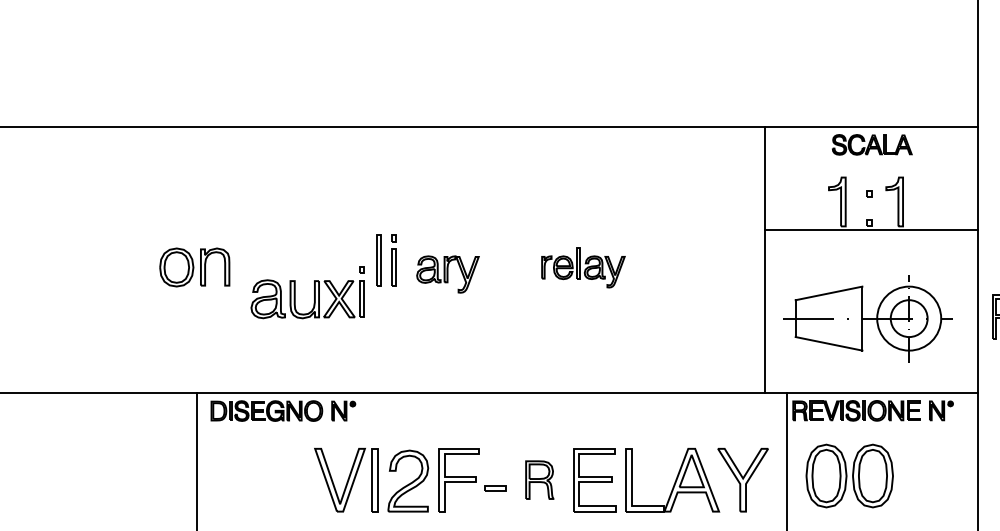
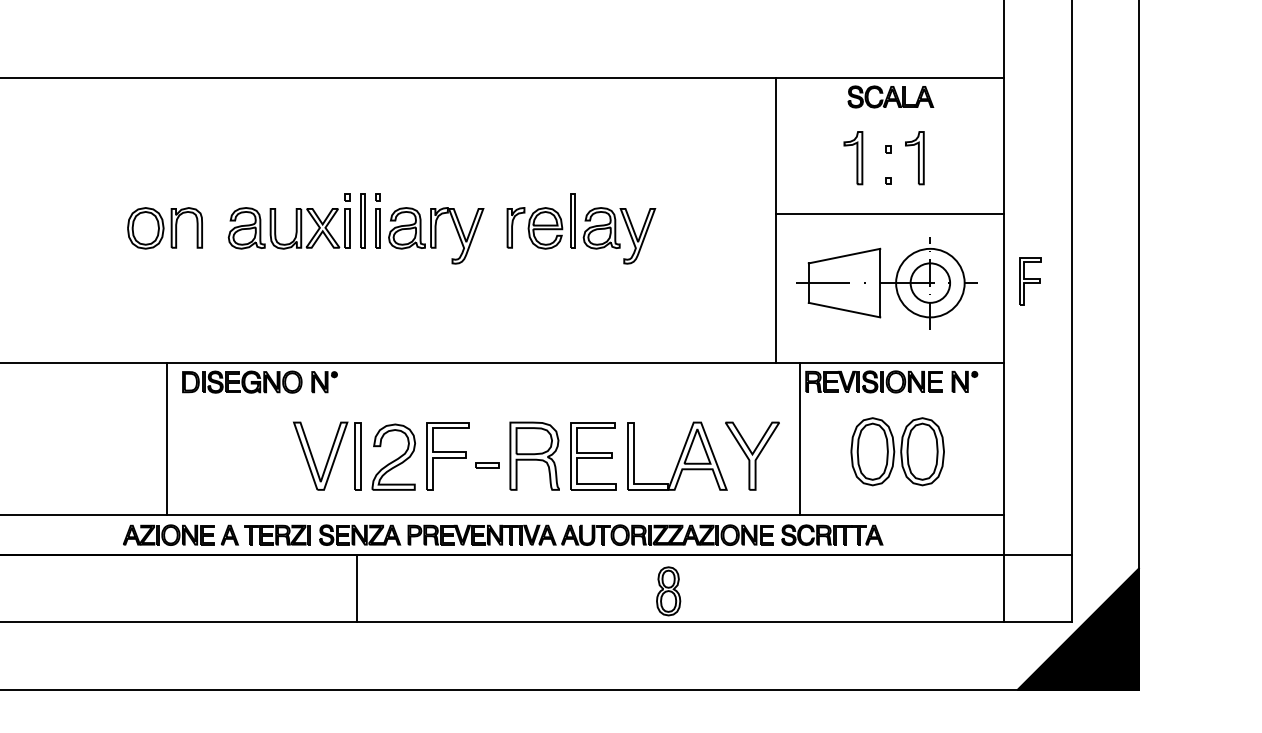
line: (871, 229) -> (889, 213), moved
part: (583, 267) -> (581, 228), size x1.67
part: (448, 274) -> (436, 235), size x1.43
part: (313, 292) -> (295, 221), moved
part: (849, 475) -> (897, 451), moved
part: (539, 479) -> (534, 455), size x1.67

